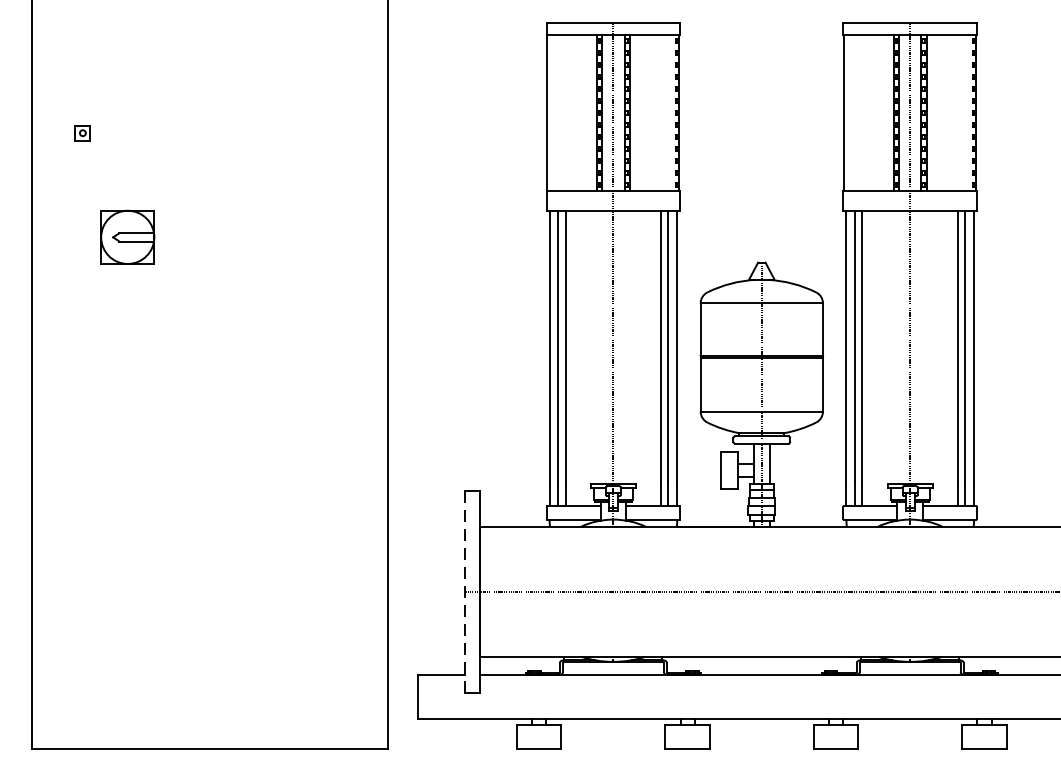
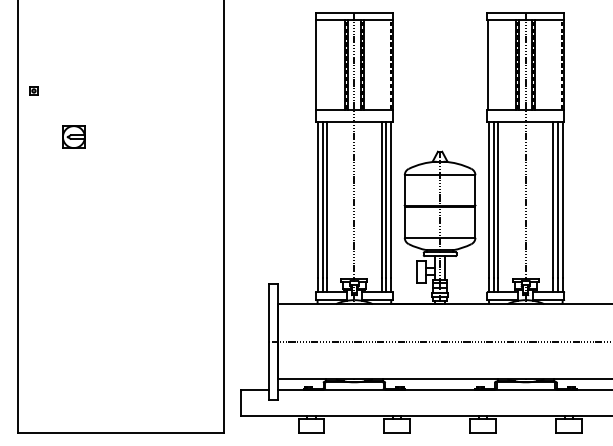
part: (82, 132) -> (33, 90), moved
part: (127, 236) -> (73, 136), size x0.71
line: (464, 592) -> (268, 342), dashed -> solid

